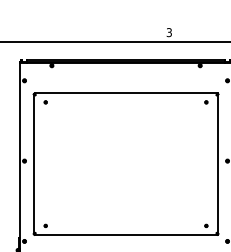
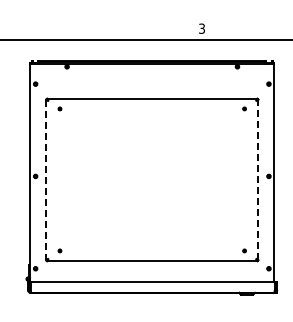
line: (218, 163) -> (258, 179), solid -> dashed
line: (34, 164) -> (46, 180), solid -> dashed

